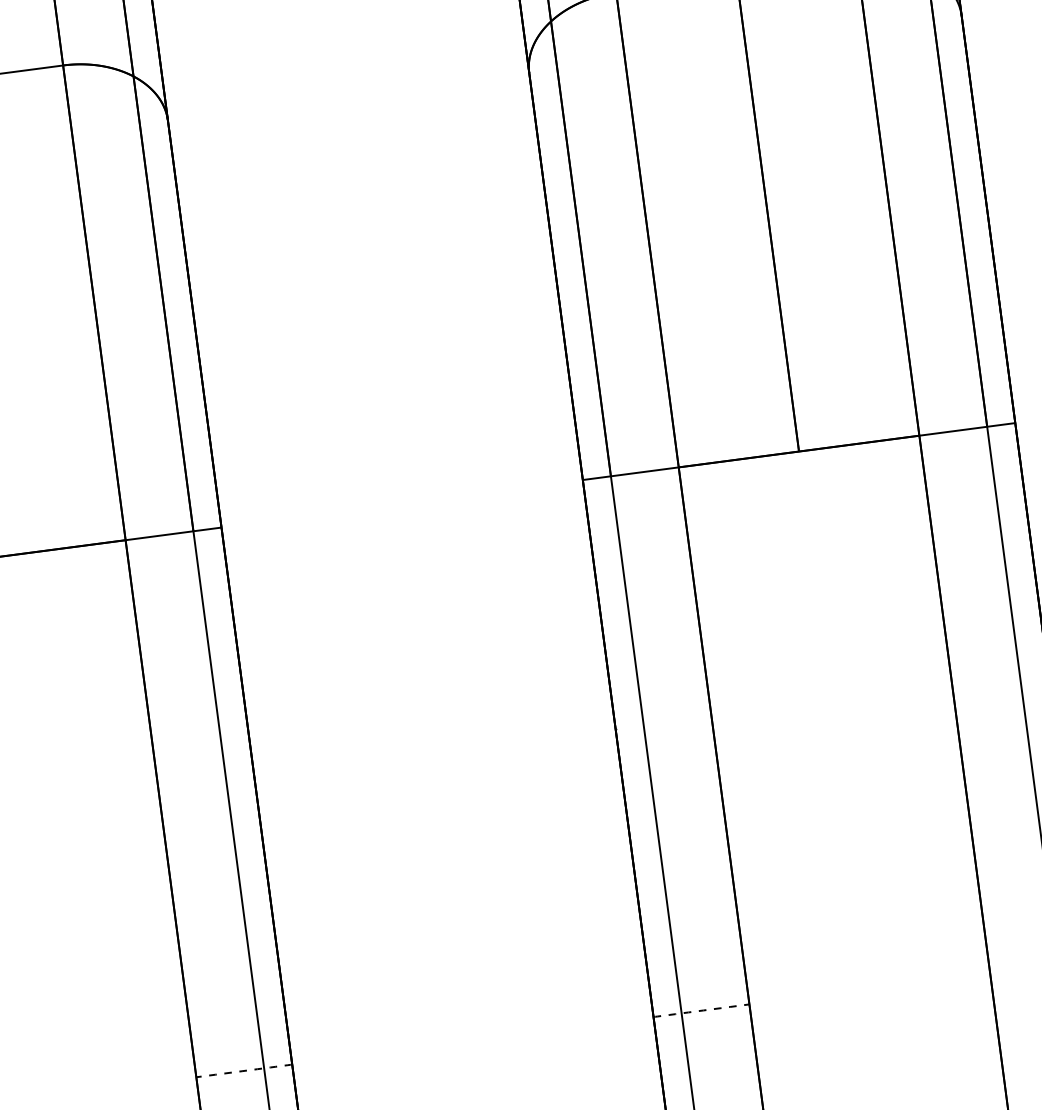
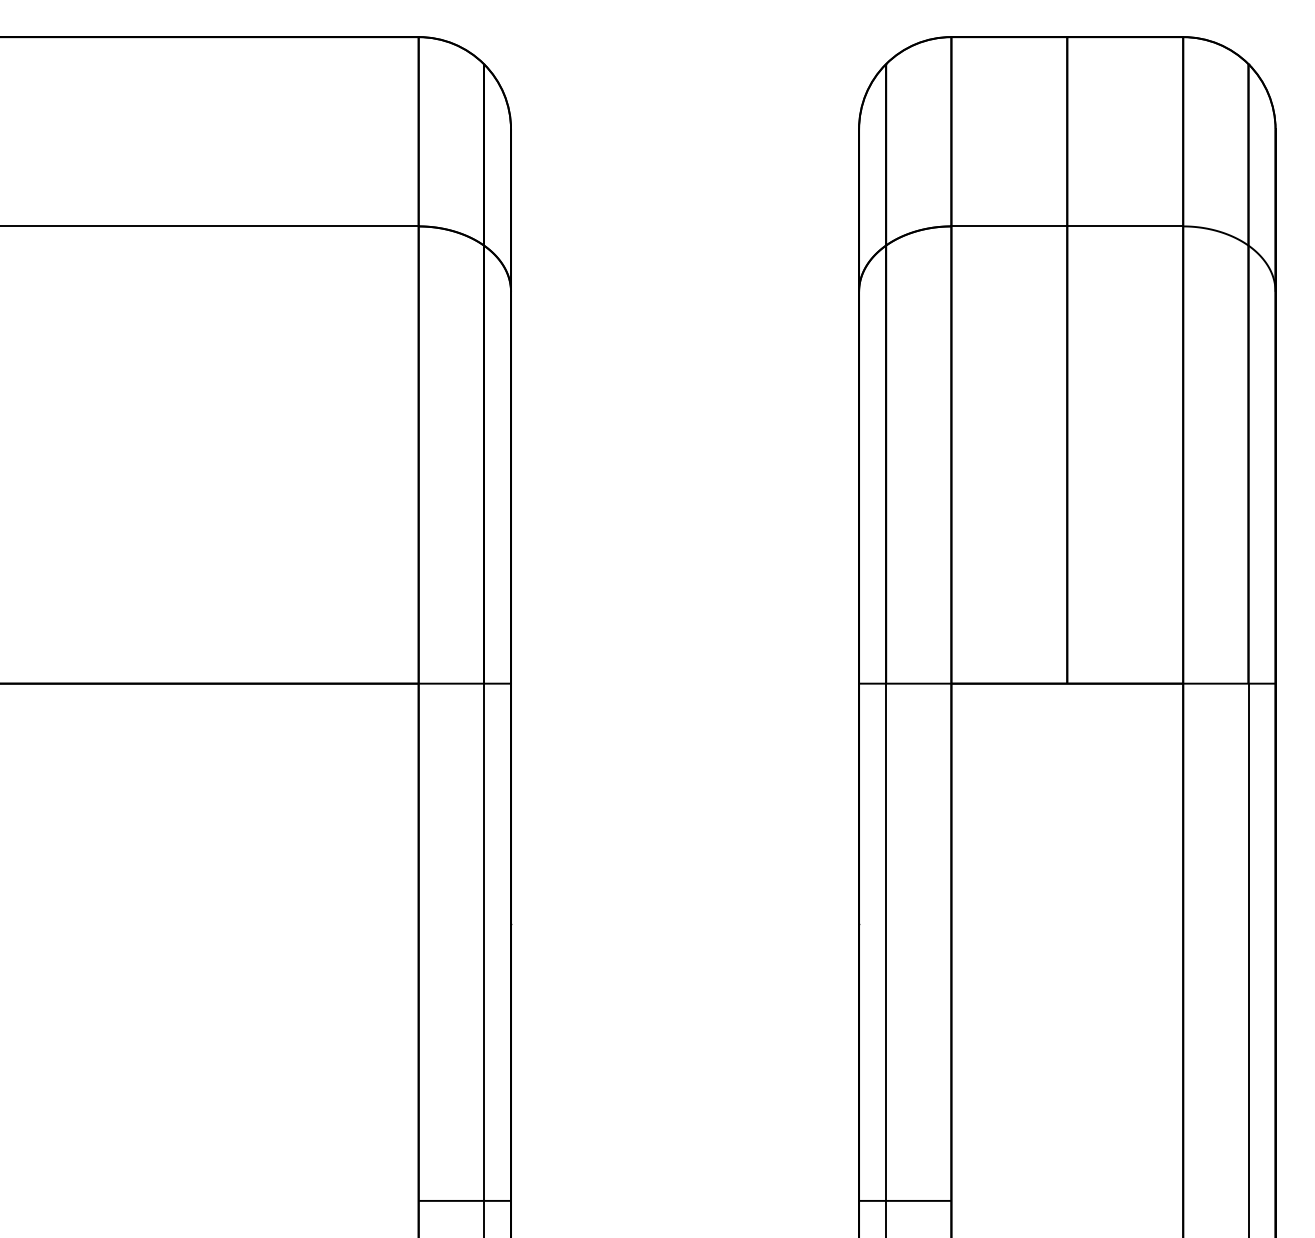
arc: (697, 1010) -> (901, 1200), dashed -> solid
arc: (247, 1070) -> (468, 1200), dashed -> solid

